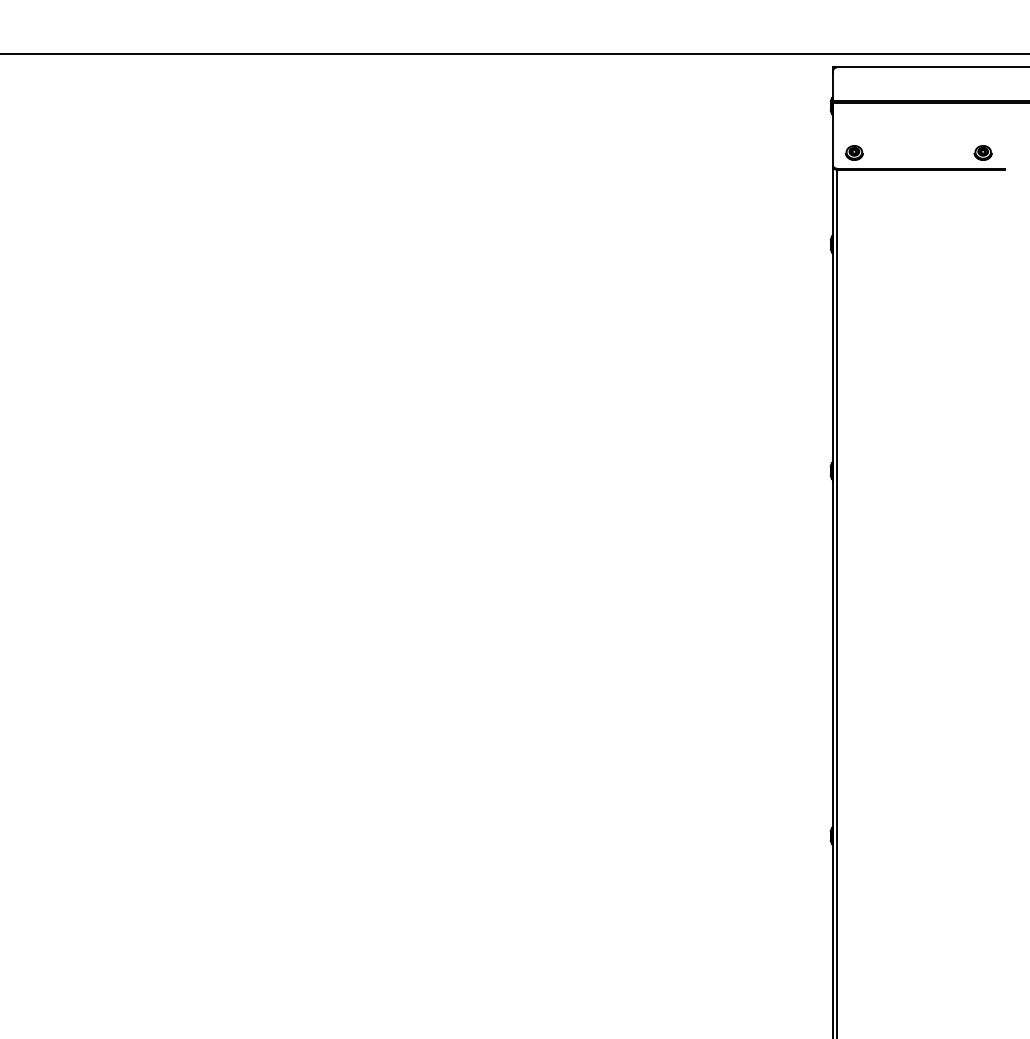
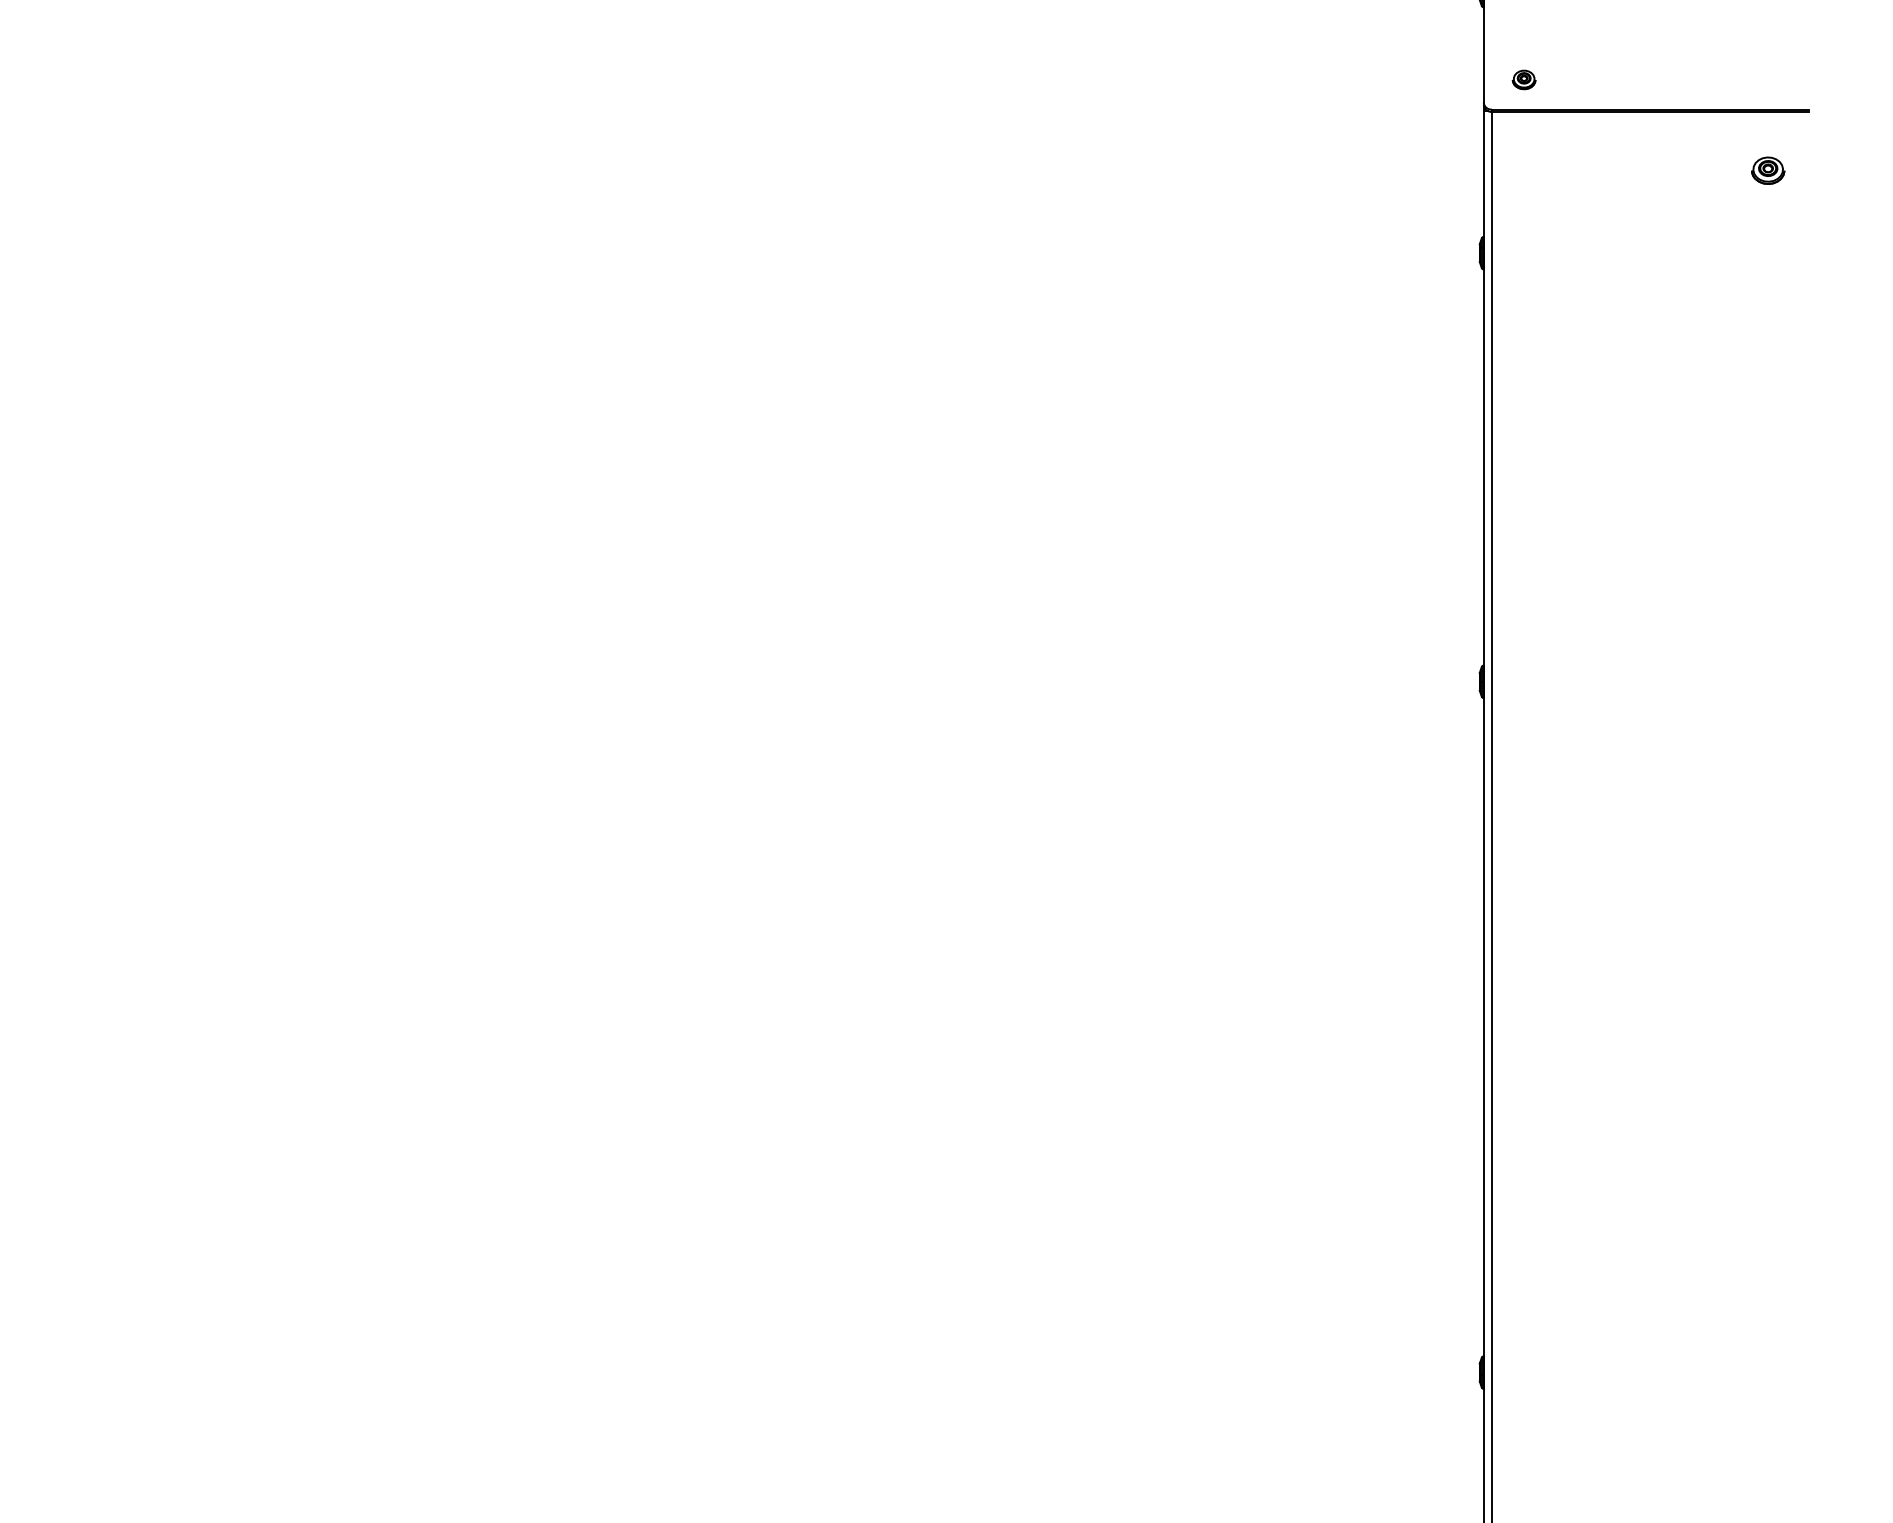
part: (853, 152) -> (1522, 79), size x0.7
part: (982, 152) -> (1766, 169), moved

